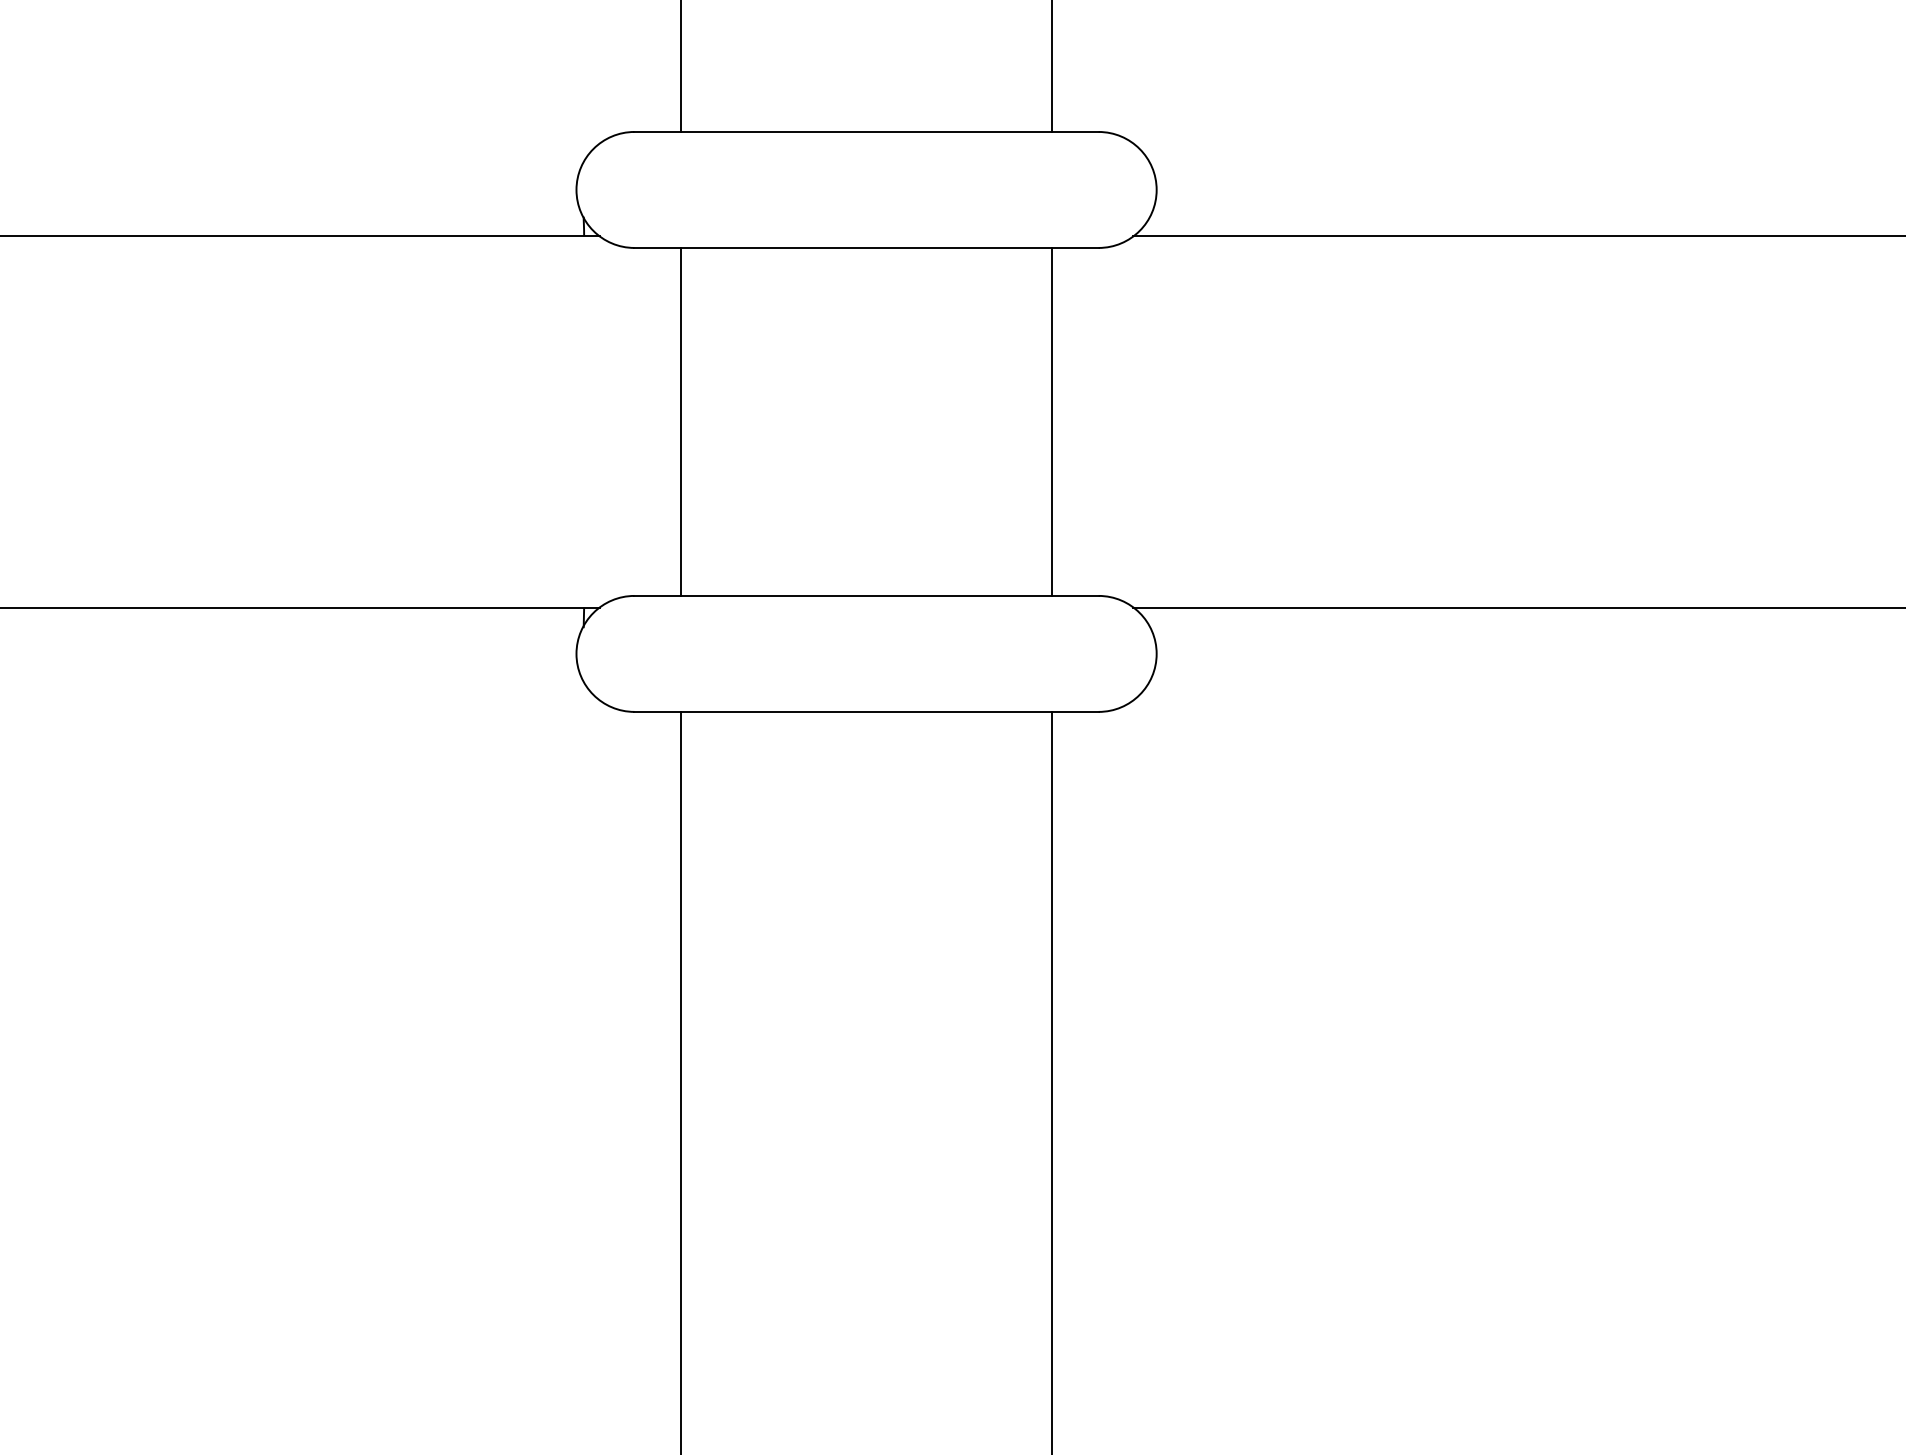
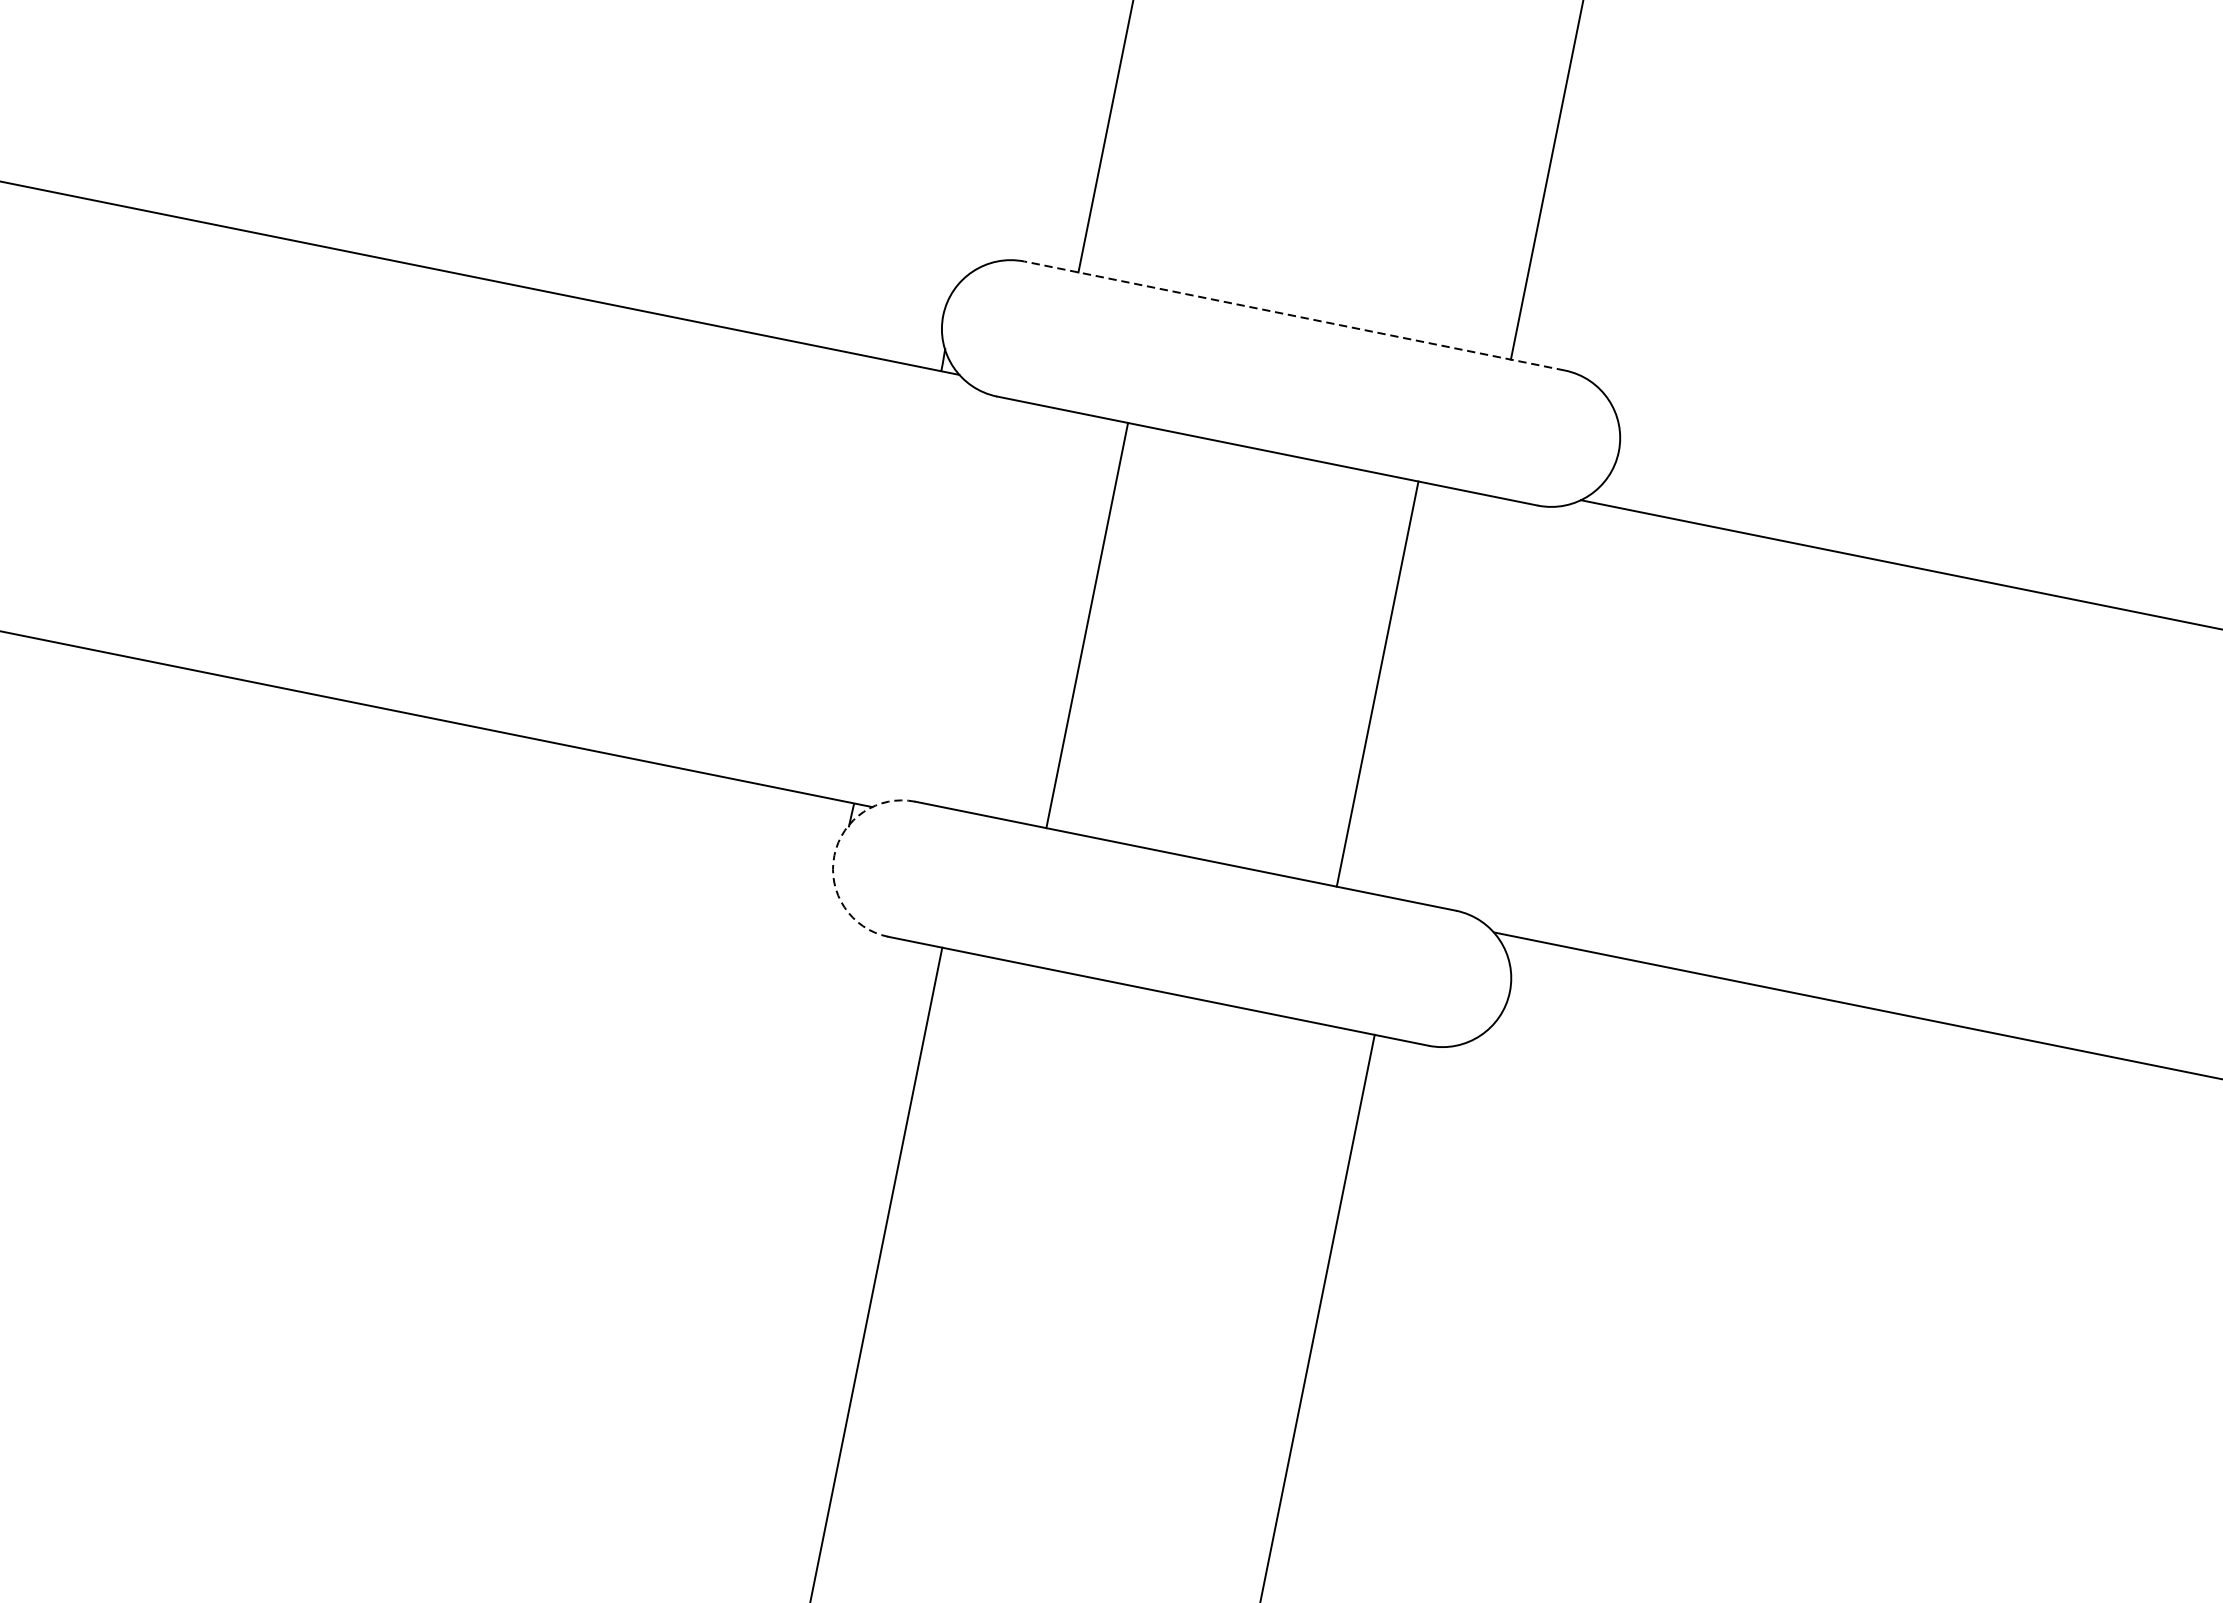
line: (866, 131) -> (1294, 315), solid -> dashed
line: (680, 421) -> (1086, 624), moved
line: (1052, 421) -> (1377, 683), moved
arc: (576, 653) -> (834, 855), solid -> dashed

